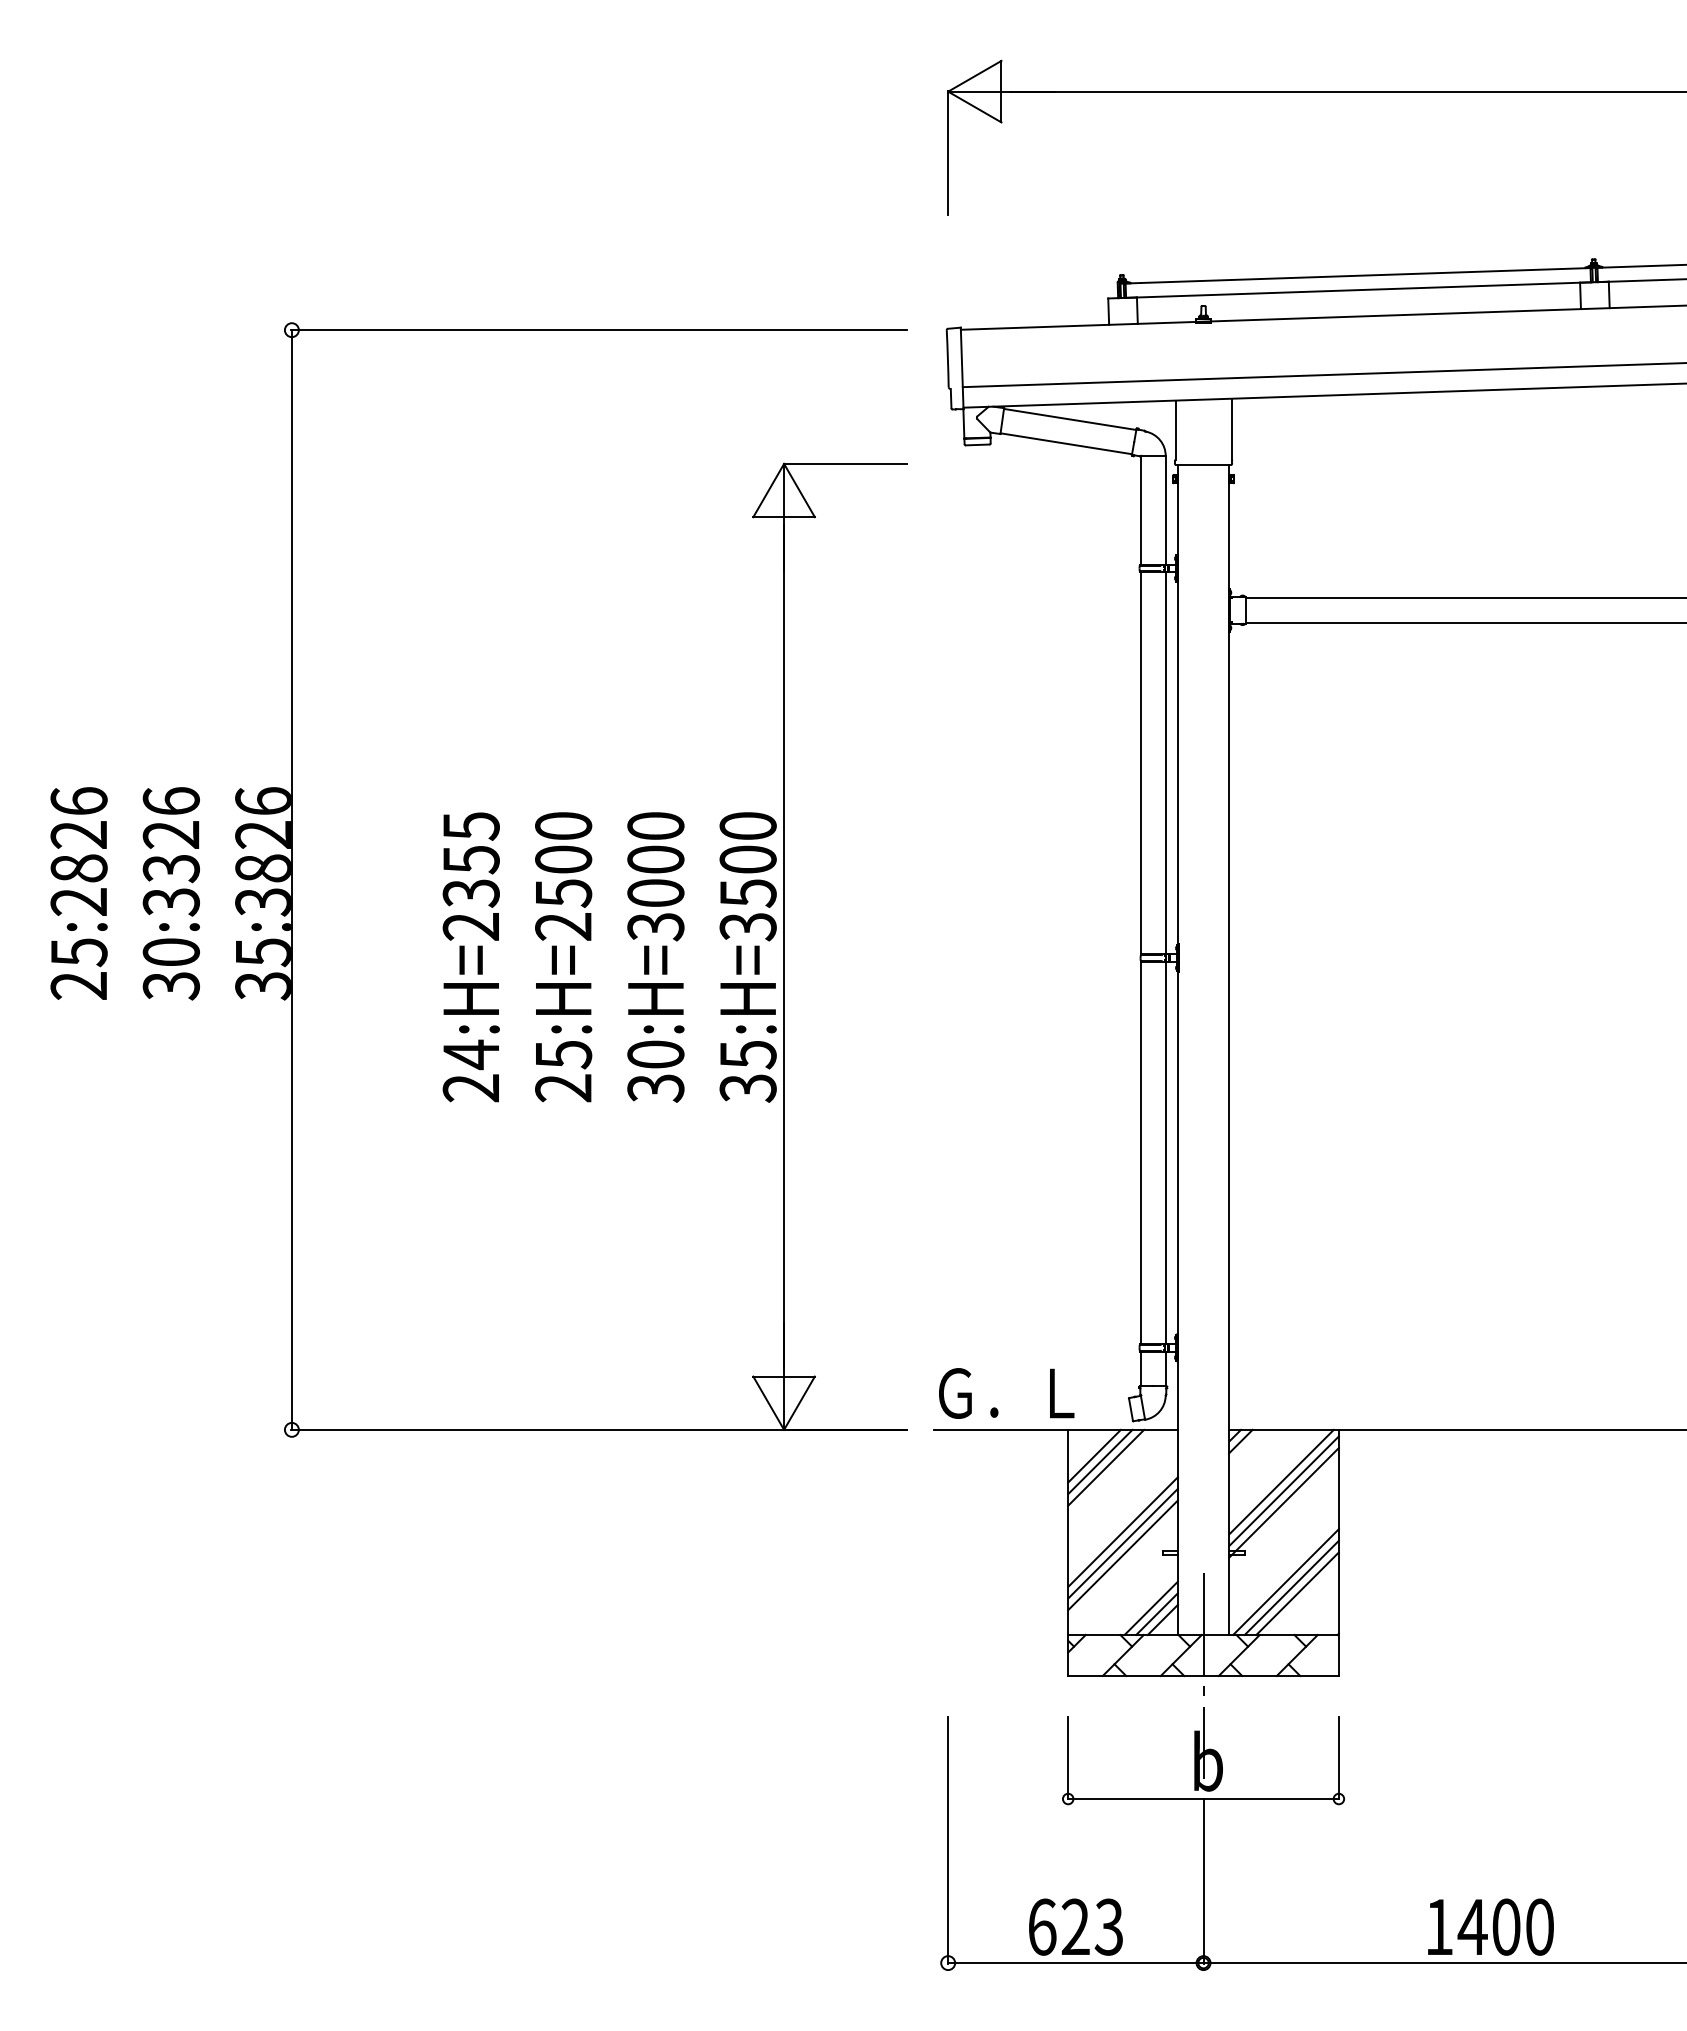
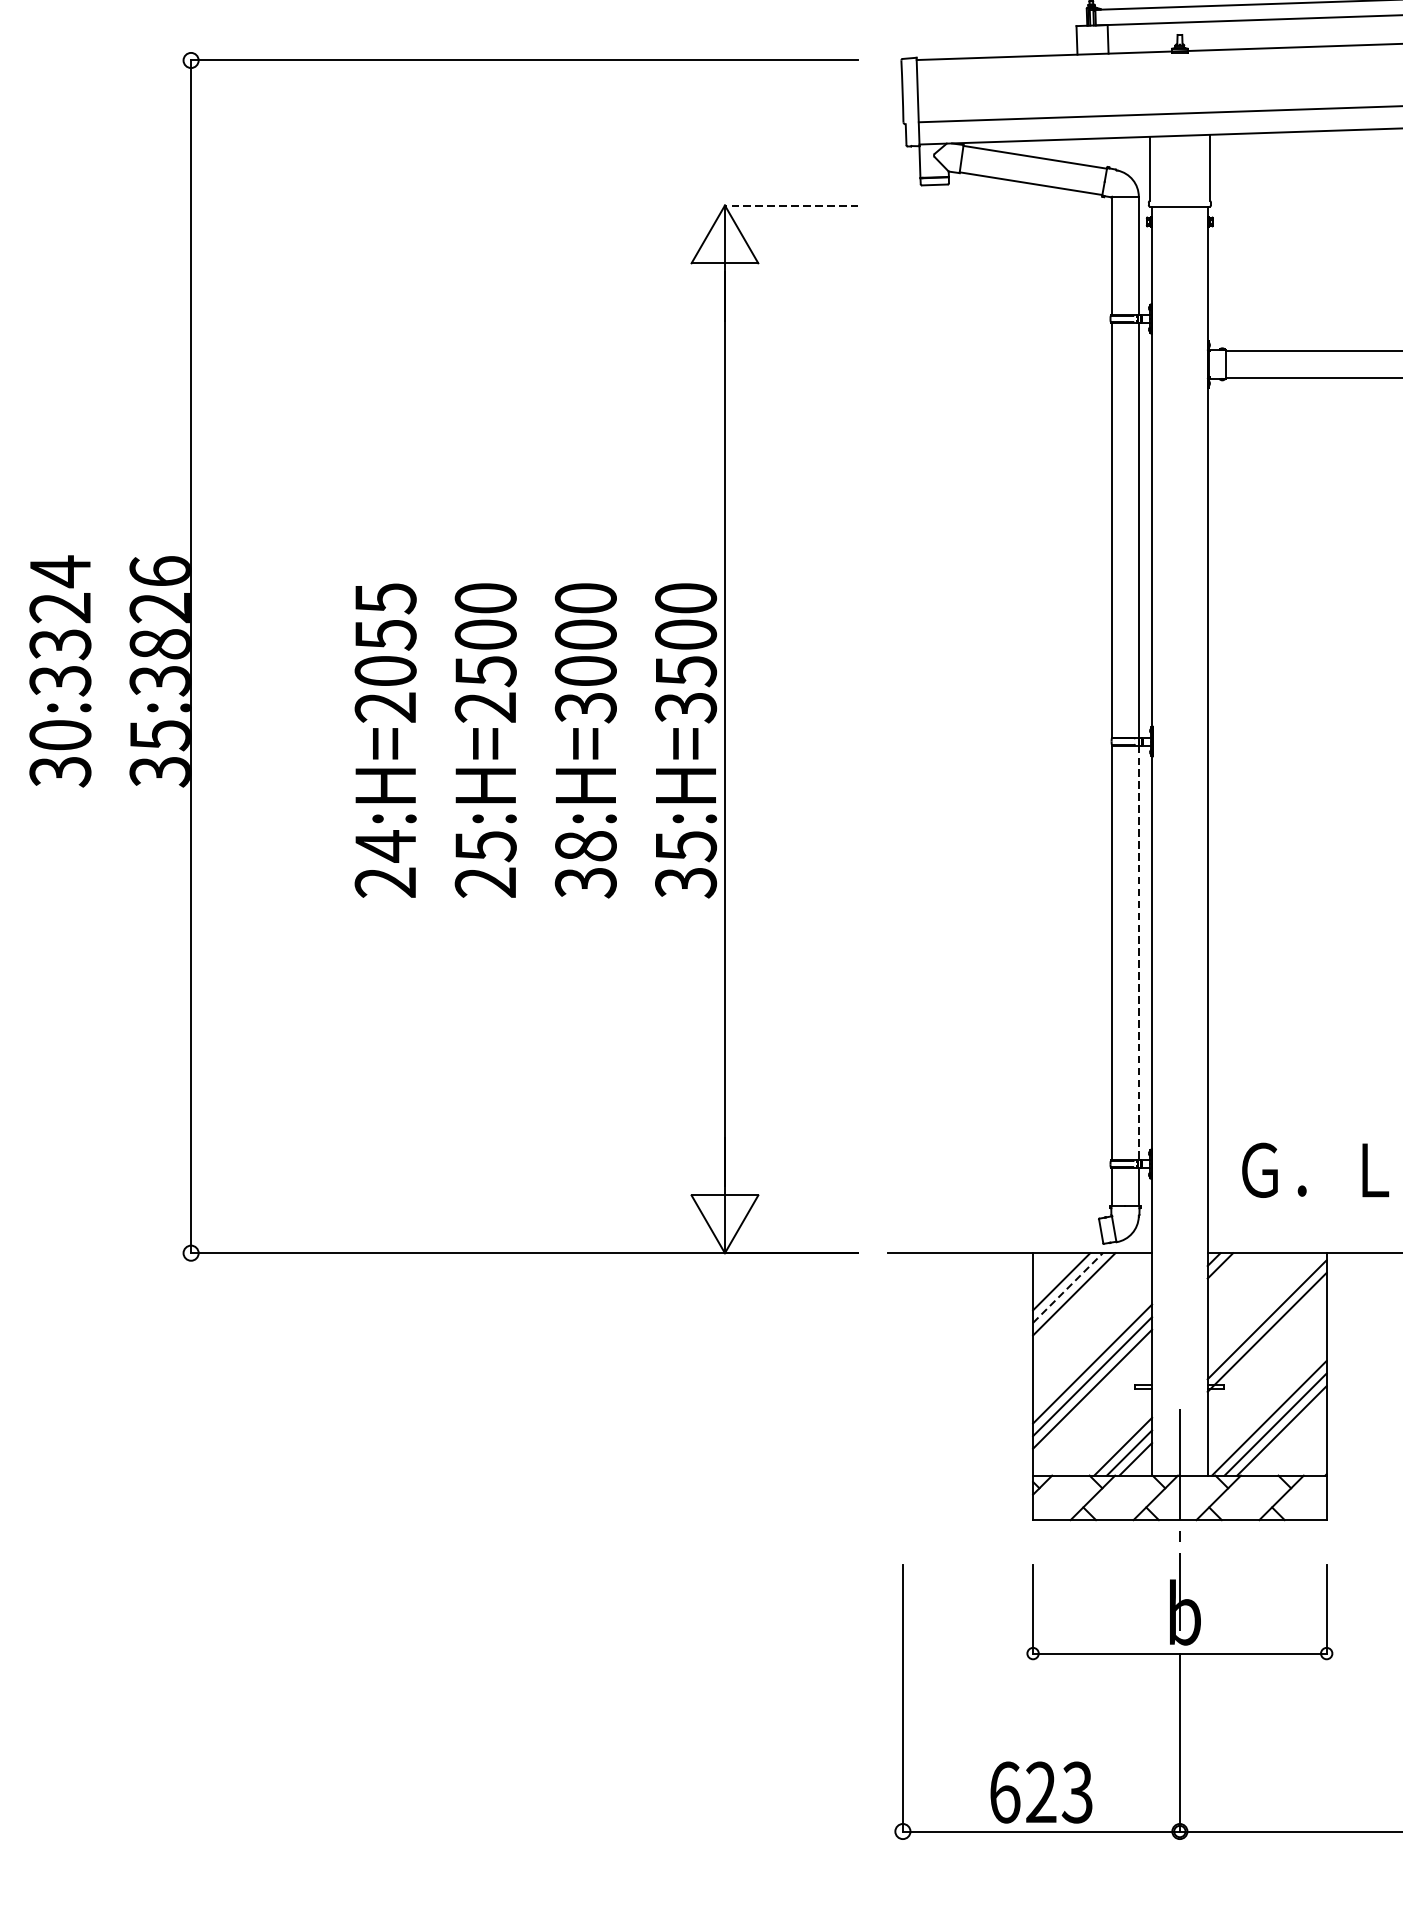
line: (845, 463) -> (791, 205), solid -> dashed
text: (170, 801) -> (59, 571), 30:3326 -> 30:3324
text: (470, 893) -> (384, 671), 24:H=2355 -> 24:H=2055
text: (655, 1054) -> (585, 846), 30:H=3000 -> 38:H=3000
line: (1165, 1153) -> (1138, 953), solid -> dashed
text: (1006, 1393) -> (1315, 1170), moved
line: (1100, 1461) -> (1068, 1287), solid -> dashed
line: (1281, 1481) -> (1264, 1309), removed

